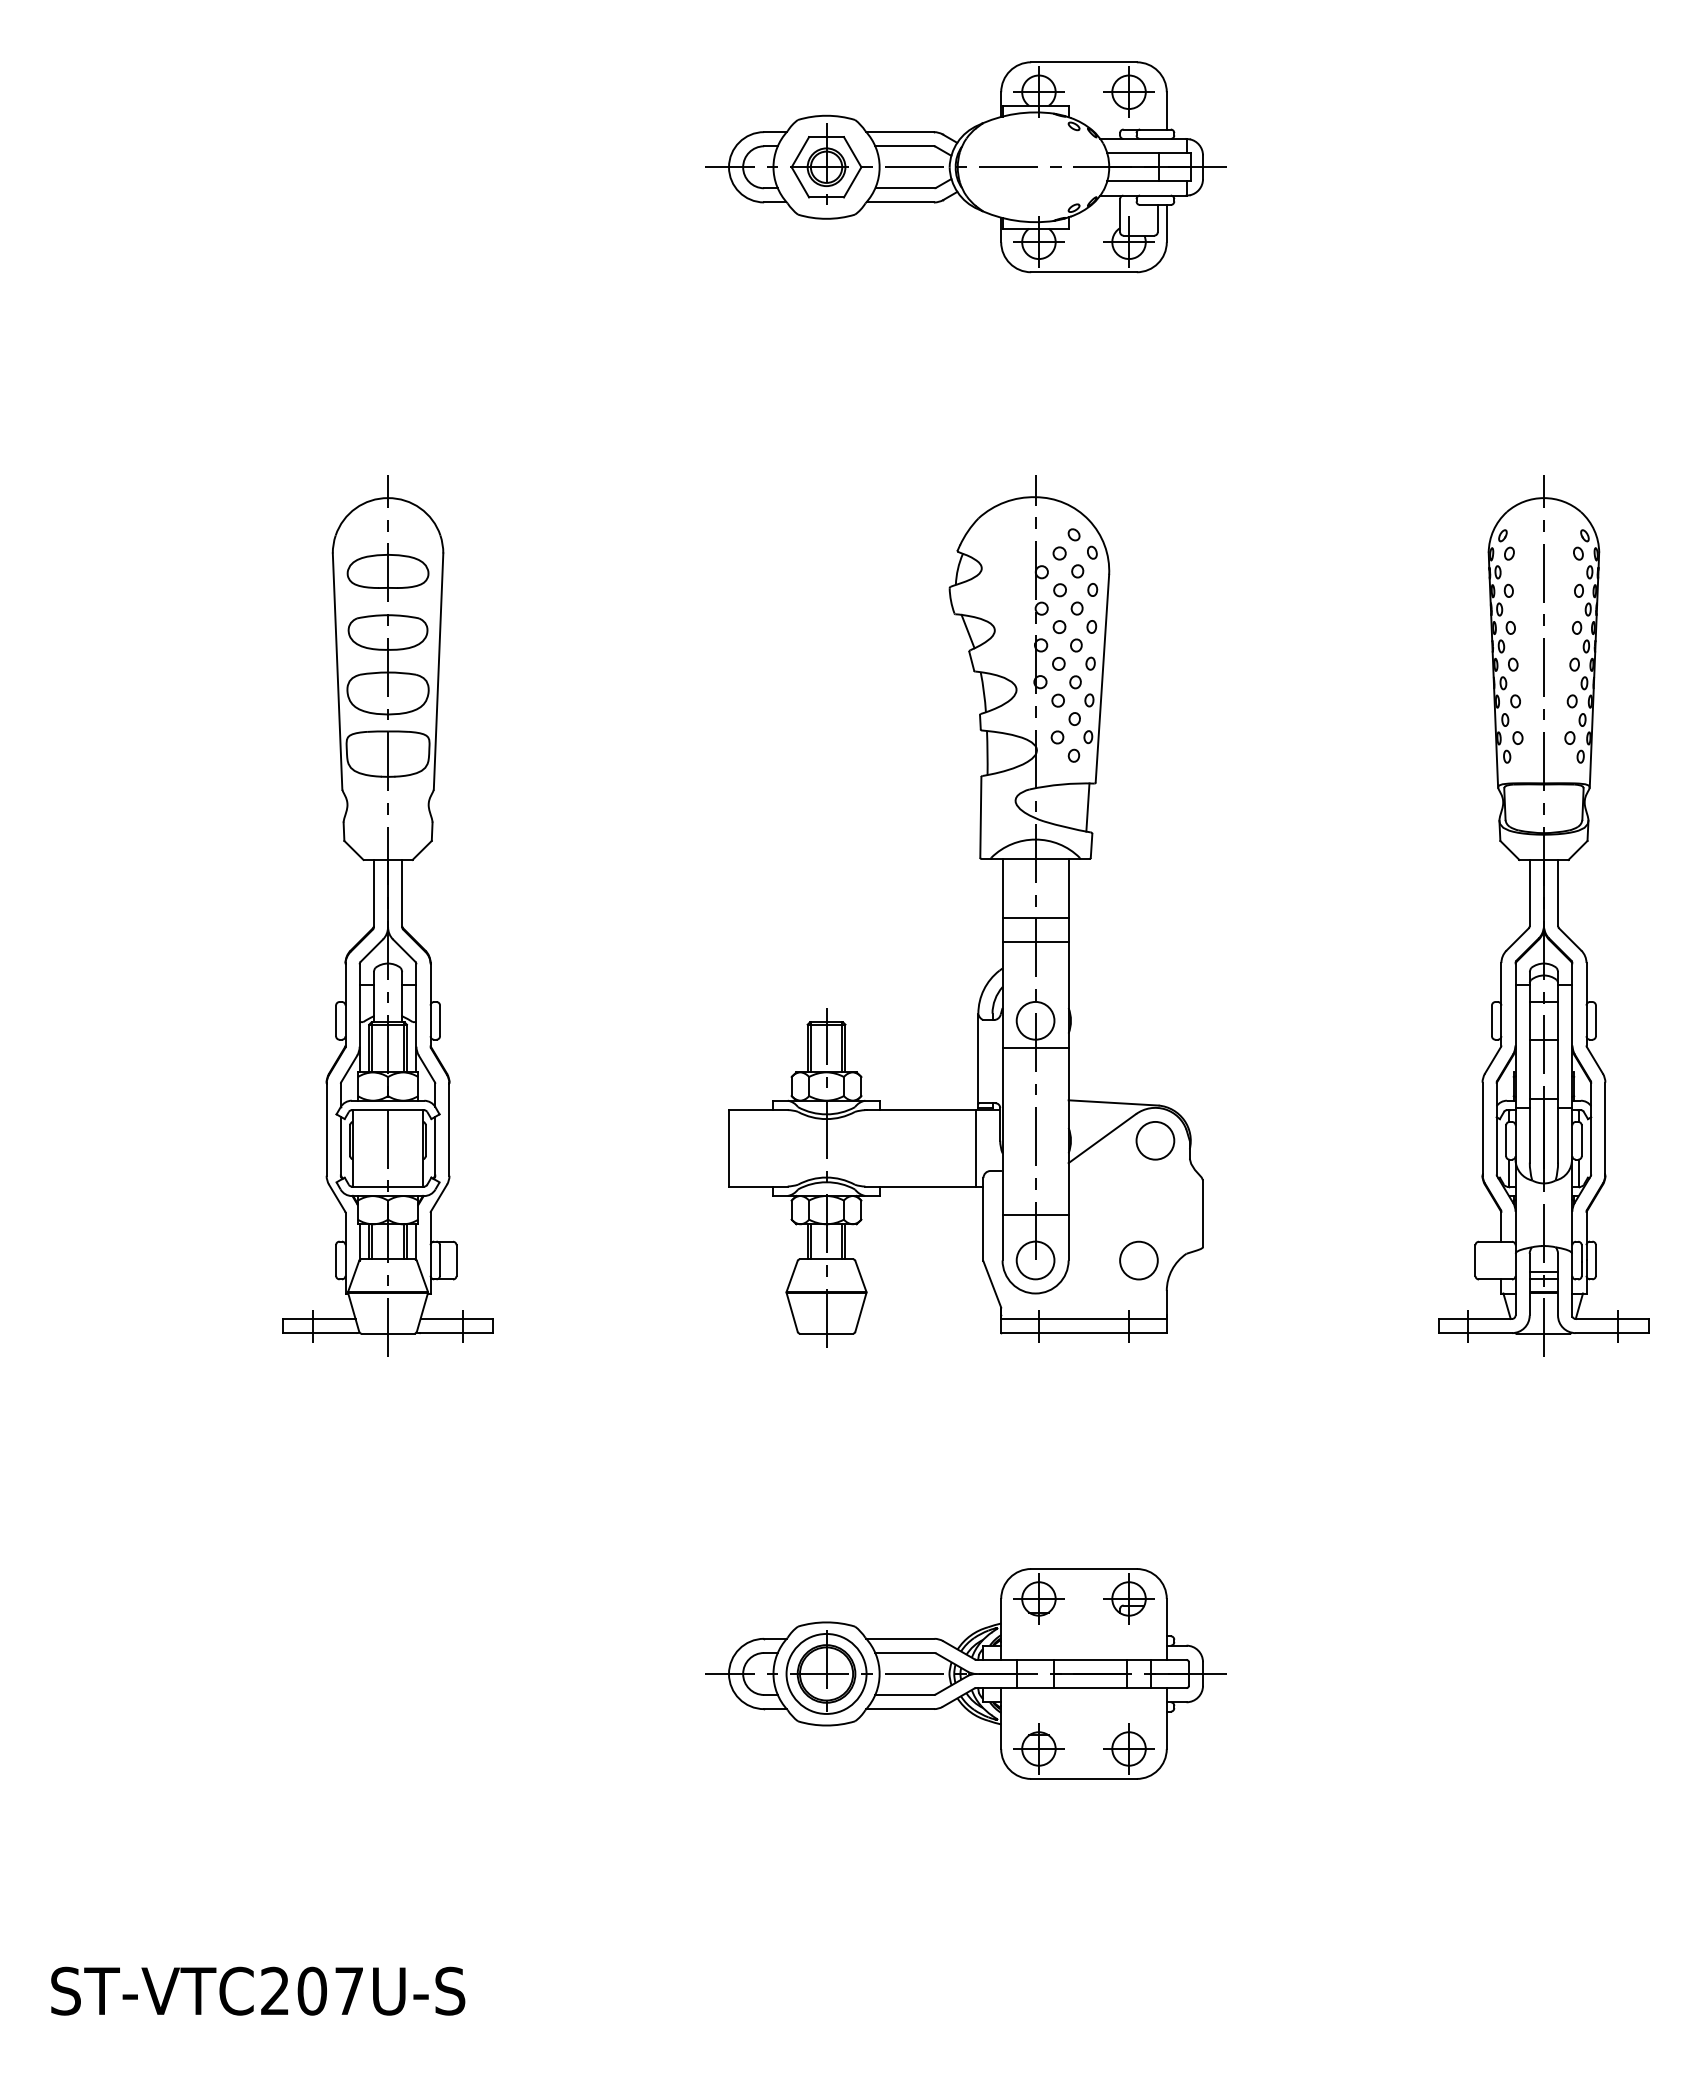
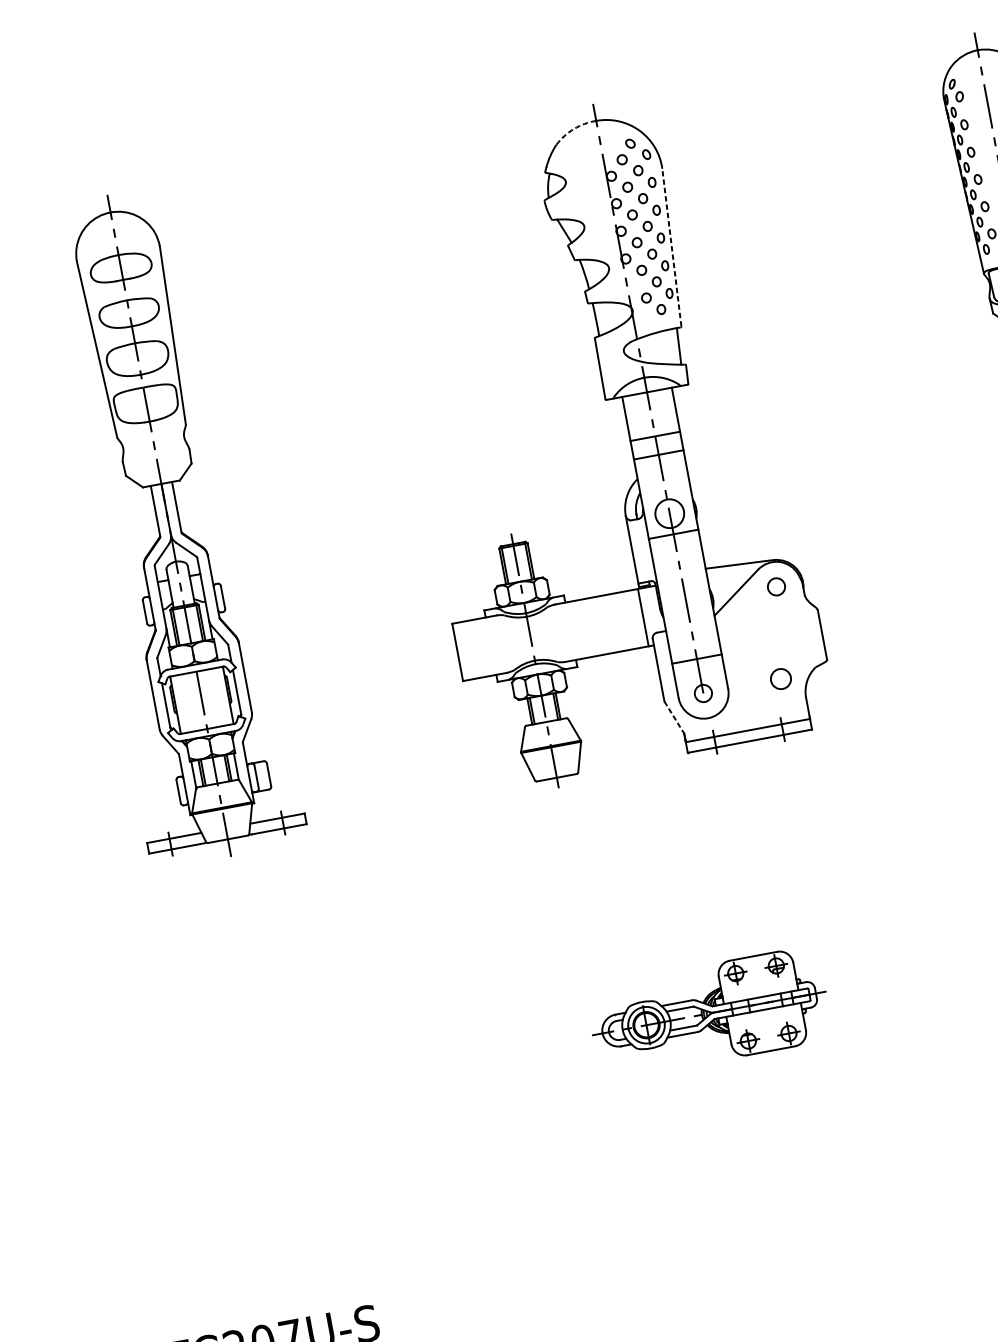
arc: (1005, 502) -> (574, 129), solid -> dashed
line: (1102, 678) -> (671, 247), solid -> dashed
circle: (1155, 1140) -> (776, 586), size x0.6
circle: (1035, 1260) -> (703, 693), size x0.6
circle: (1138, 1260) -> (780, 679), size x0.7
line: (992, 1284) -> (674, 717), solid -> dashed
part: (965, 1673) -> (708, 1013), size x0.6

